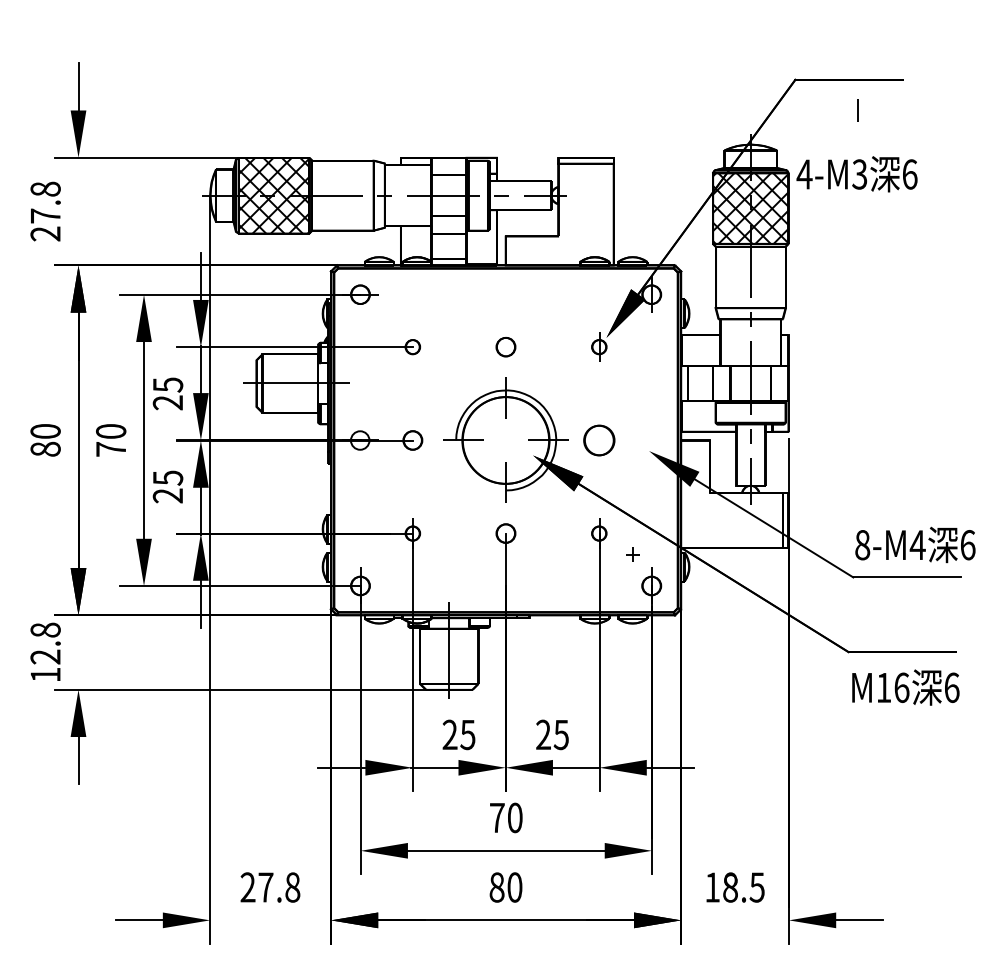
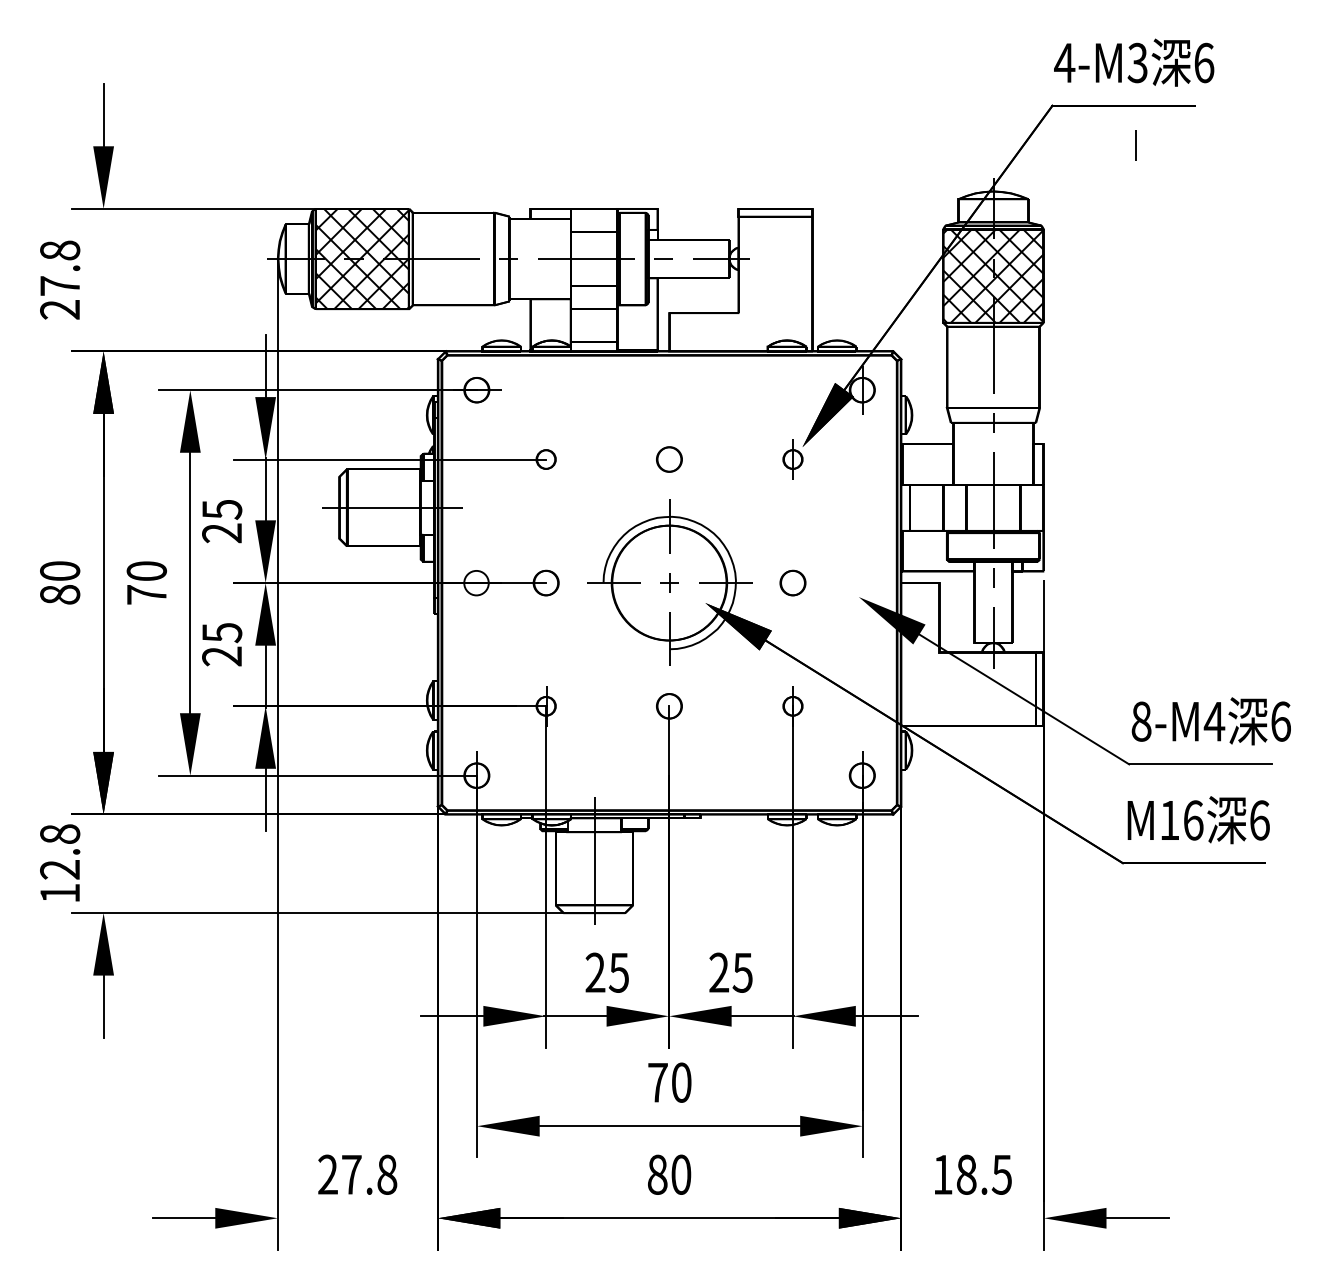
text: (857, 174) -> (1134, 62), moved
part: (598, 440) -> (792, 582), size x0.62
part: (632, 554) -> (669, 582), moved
text: (905, 687) -> (1198, 820), moved

